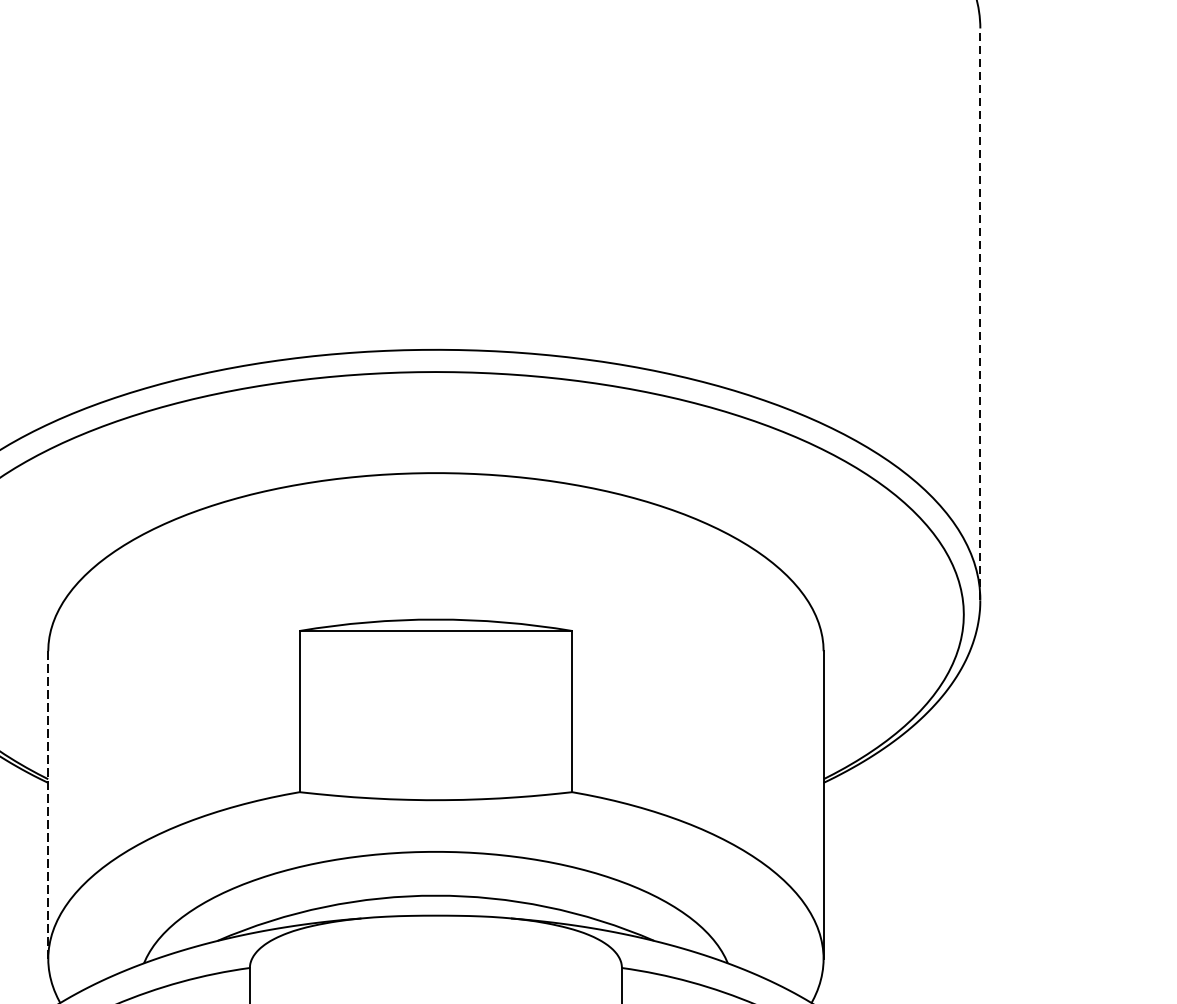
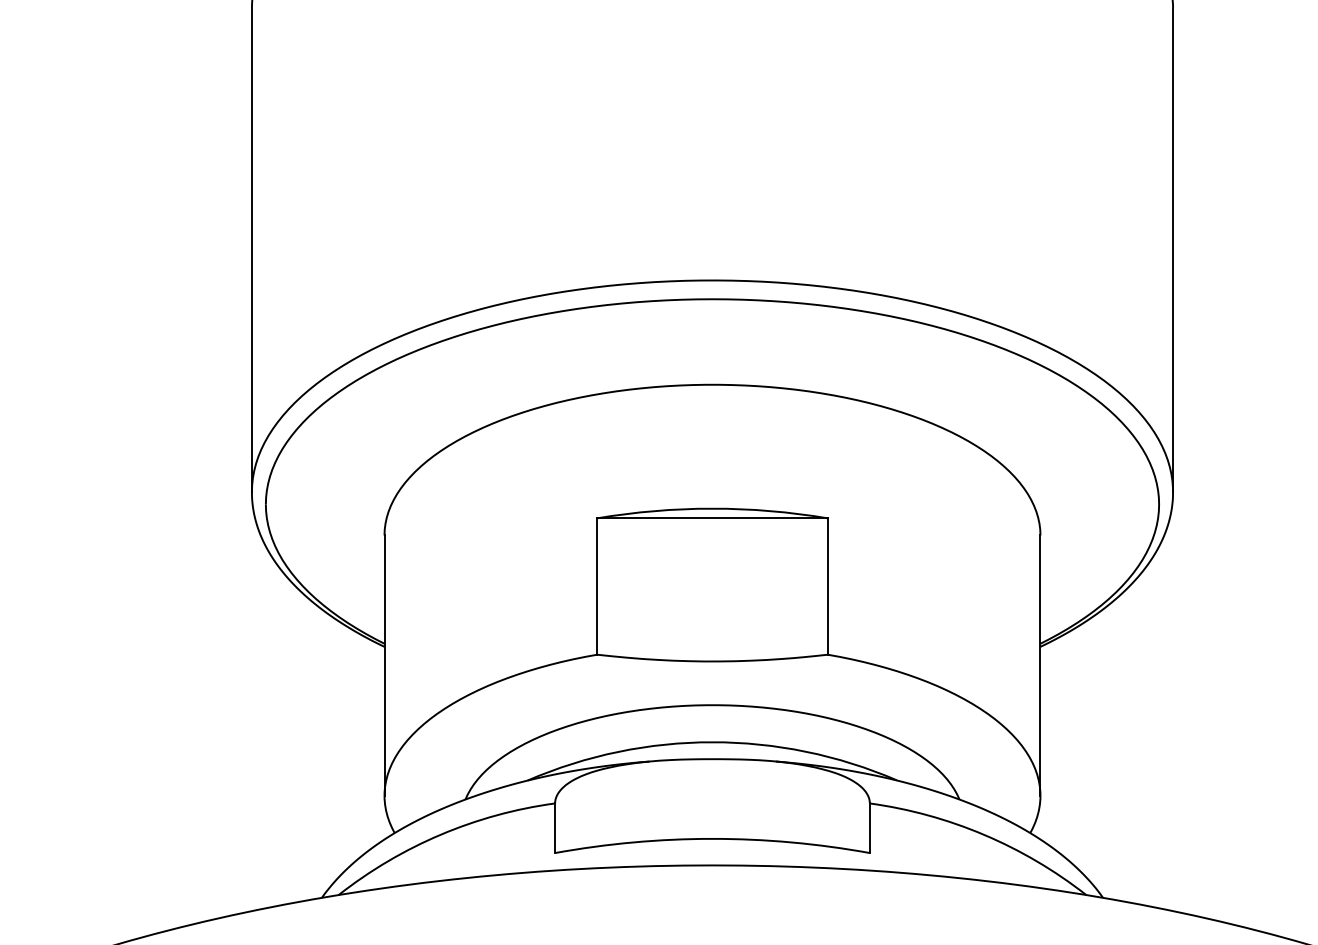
line: (980, 314) -> (1173, 250), dashed -> solid
line: (48, 806) -> (384, 666), dashed -> solid

